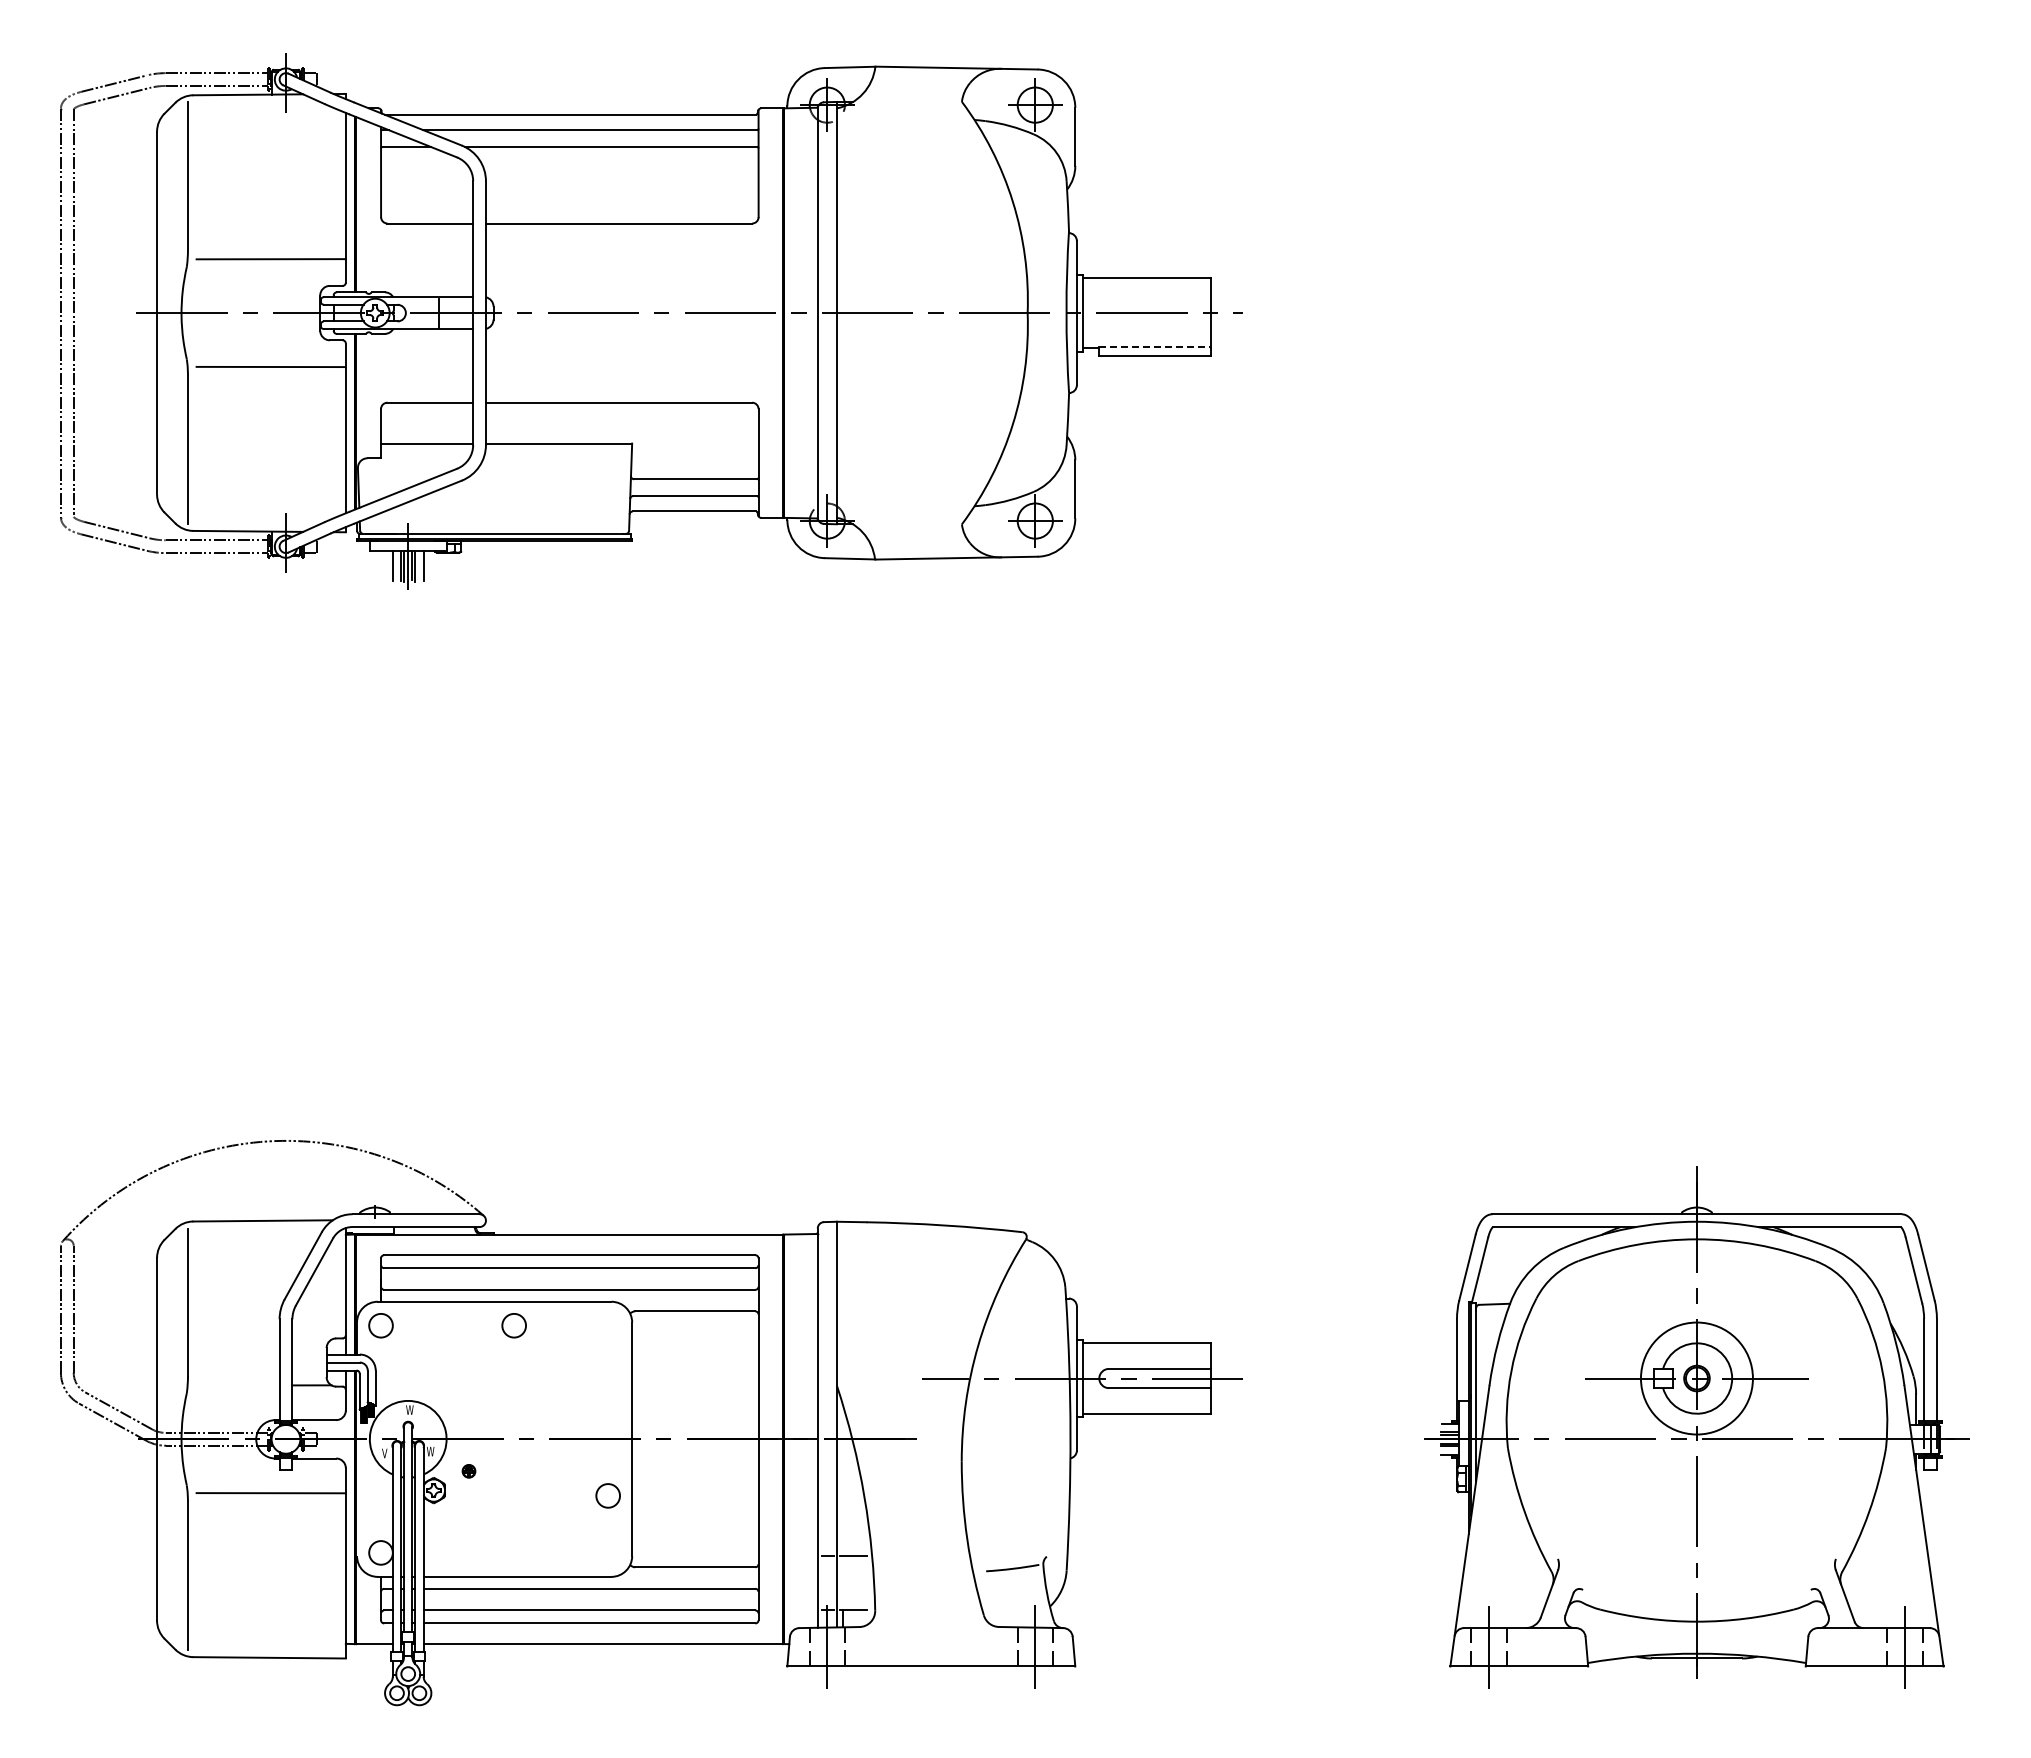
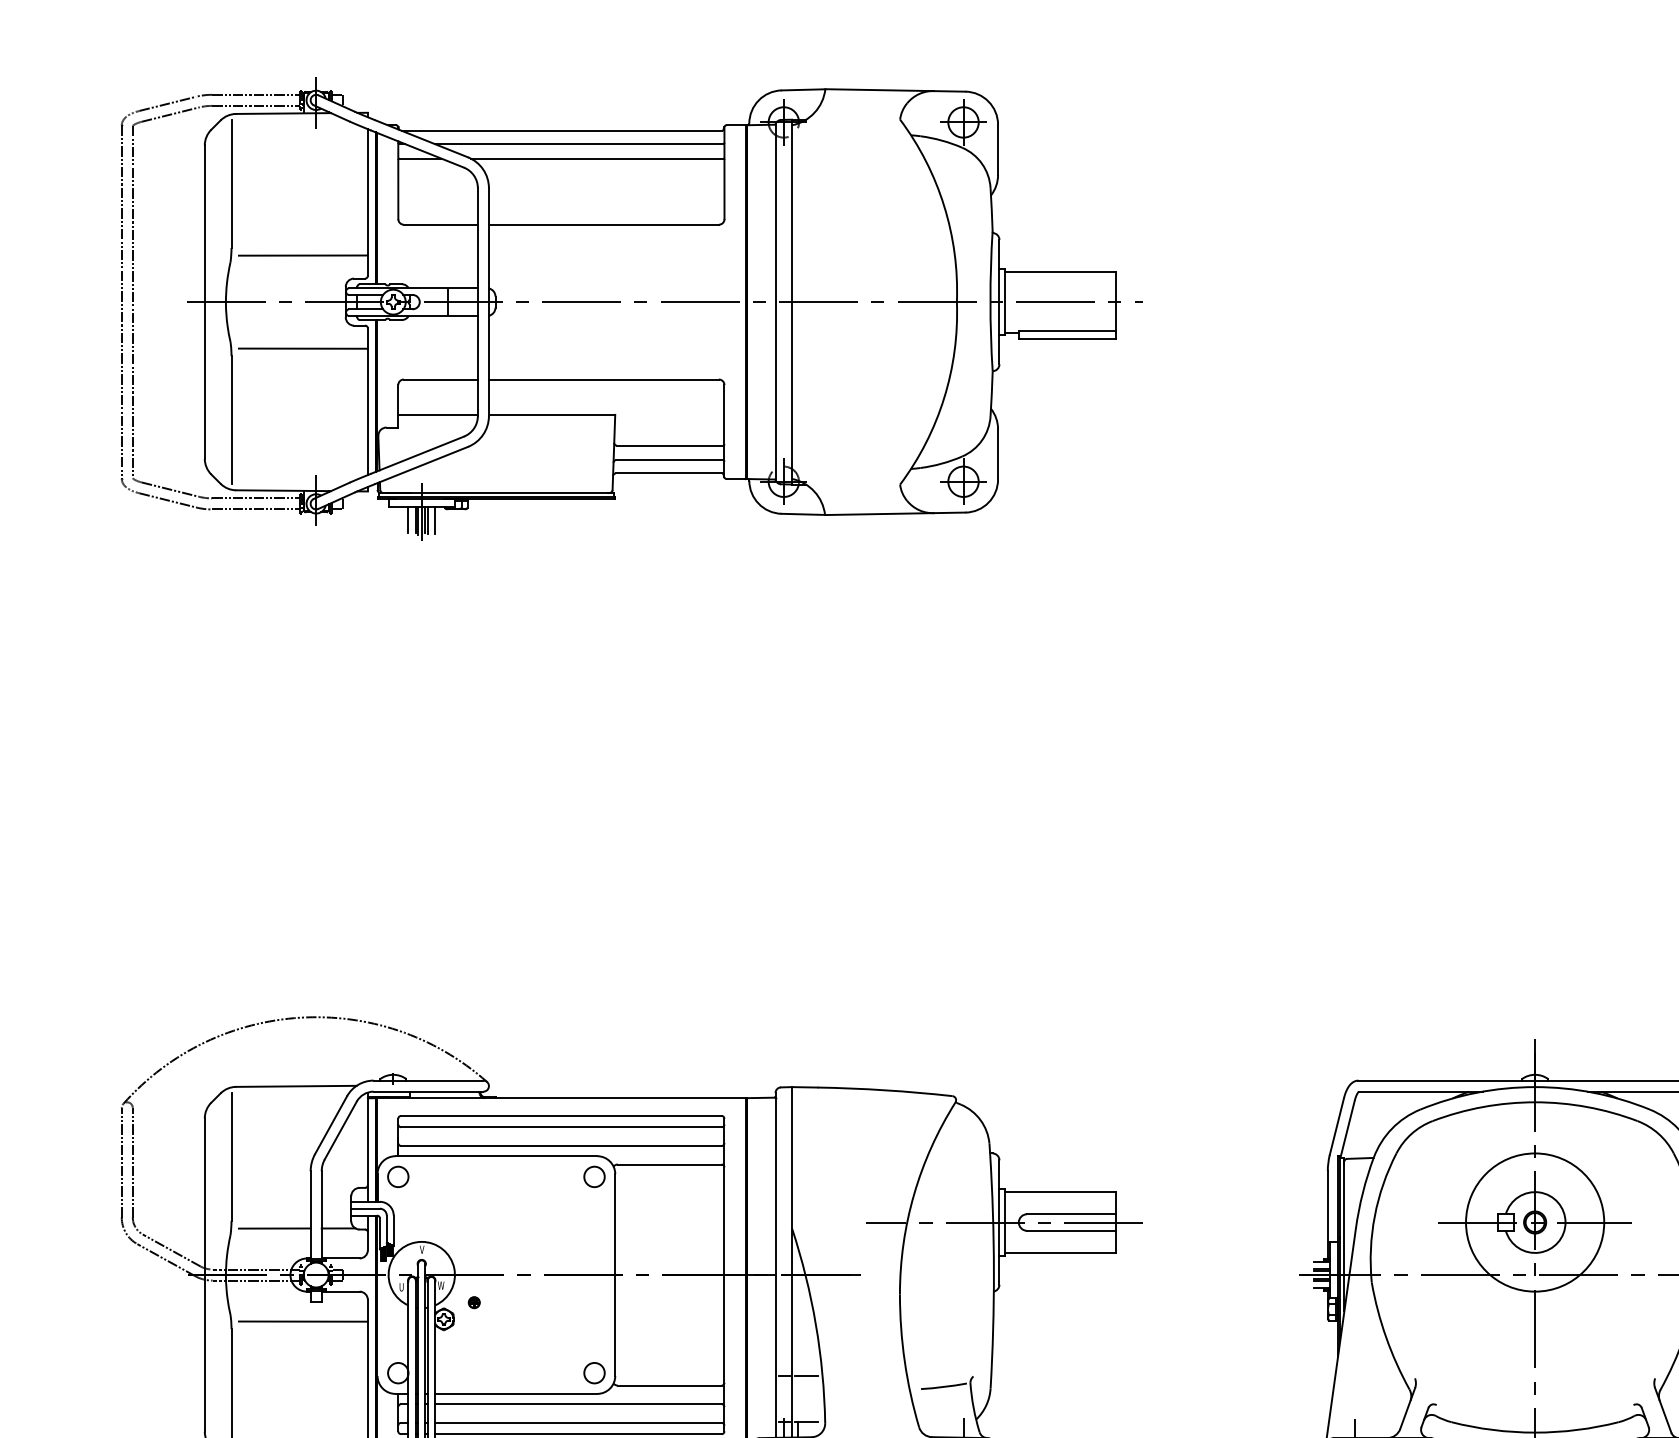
line: (1155, 346) -> (1067, 330), dashed -> solid
circle: (513, 1325) -> (593, 1176), moved
circle: (1696, 1378) -> (1534, 1222), size x1.43
line: (237, 1385) -> (274, 1228), added
text: (409, 1409) -> (422, 1249), W -> V
text: (384, 1453) -> (401, 1287), V -> U
circle: (607, 1495) -> (593, 1372), moved

